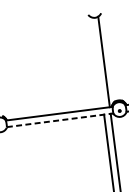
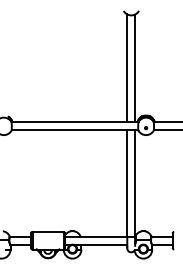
line: (97, 62) -> (127, 68), added
line: (60, 120) -> (75, 130), dashed -> solid

